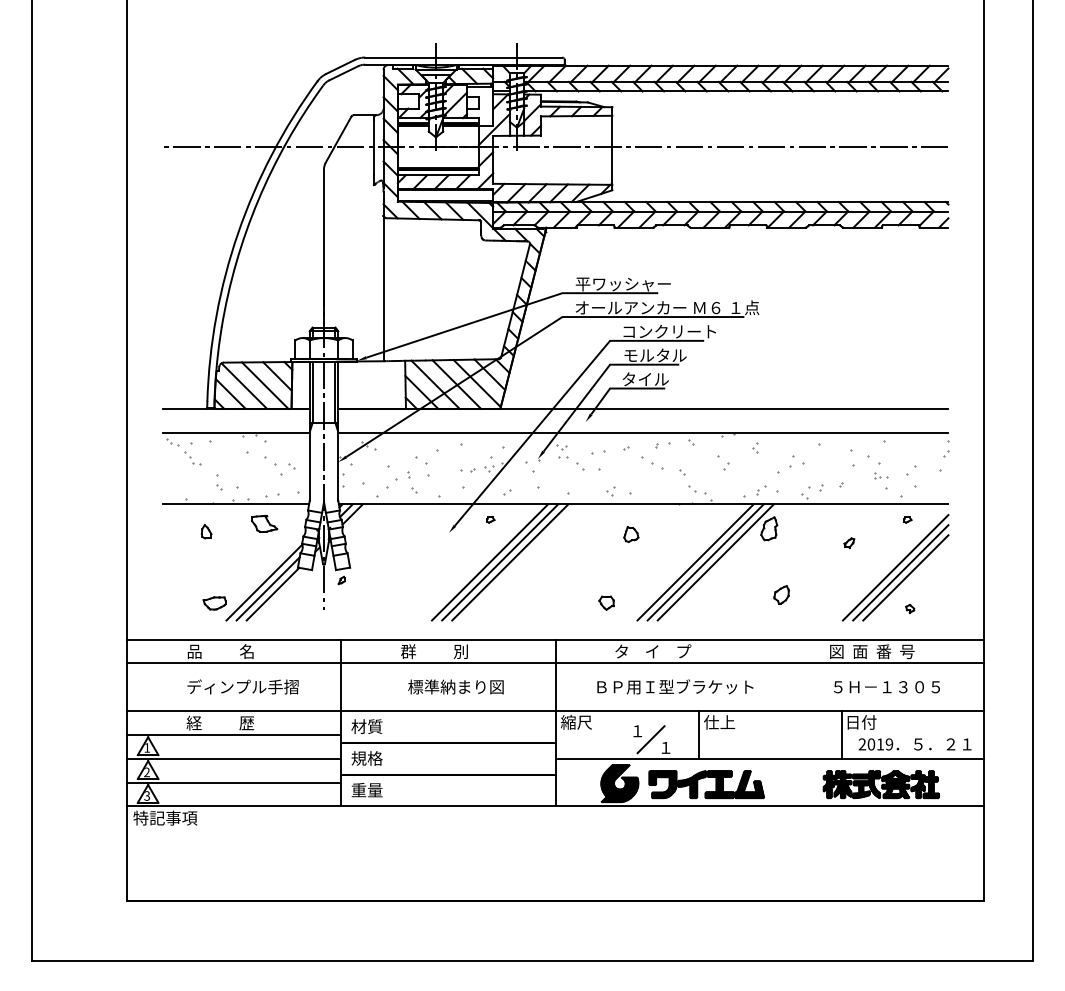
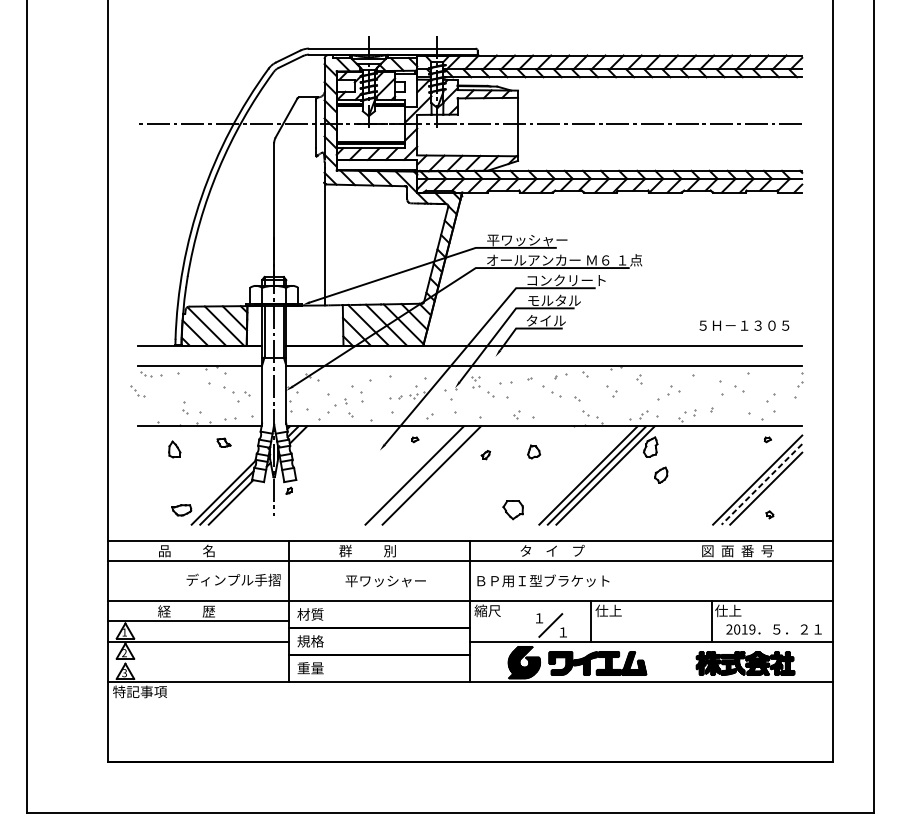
part: (192, 458) -> (137, 391), moved
part: (881, 475) -> (745, 402), removed
part: (264, 523) -> (223, 442), size x0.6
part: (206, 531) -> (174, 449), size x1.4
part: (849, 543) -> (486, 455), moved
line: (500, 562) -> (423, 475), removed
line: (900, 573) -> (761, 484), solid -> dashed
part: (781, 594) -> (661, 474), moved
part: (606, 602) -> (513, 509), size x1.6
text: (242, 686) -> (233, 579), moved
text: (455, 686) -> (385, 580), 標準納まり図 -> 平ワッシャー
text: (675, 686) -> (543, 580), moved
text: (886, 687) -> (743, 325), moved
text: (860, 722) -> (727, 610), 日付 -> 仕上
line: (234, 782) -> (198, 661), removed

